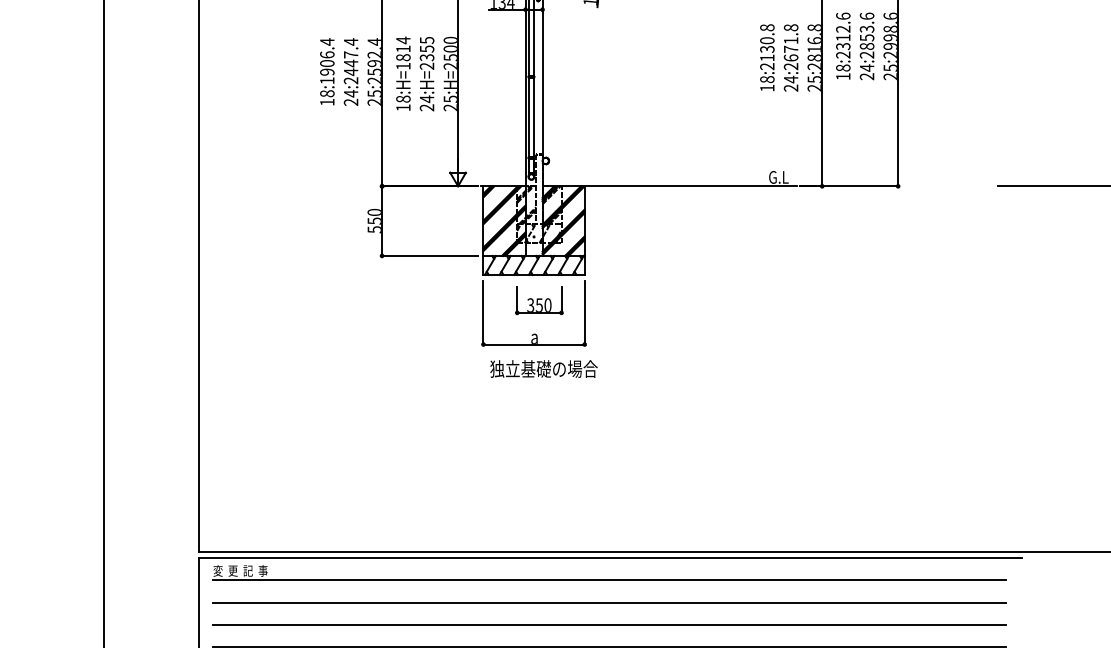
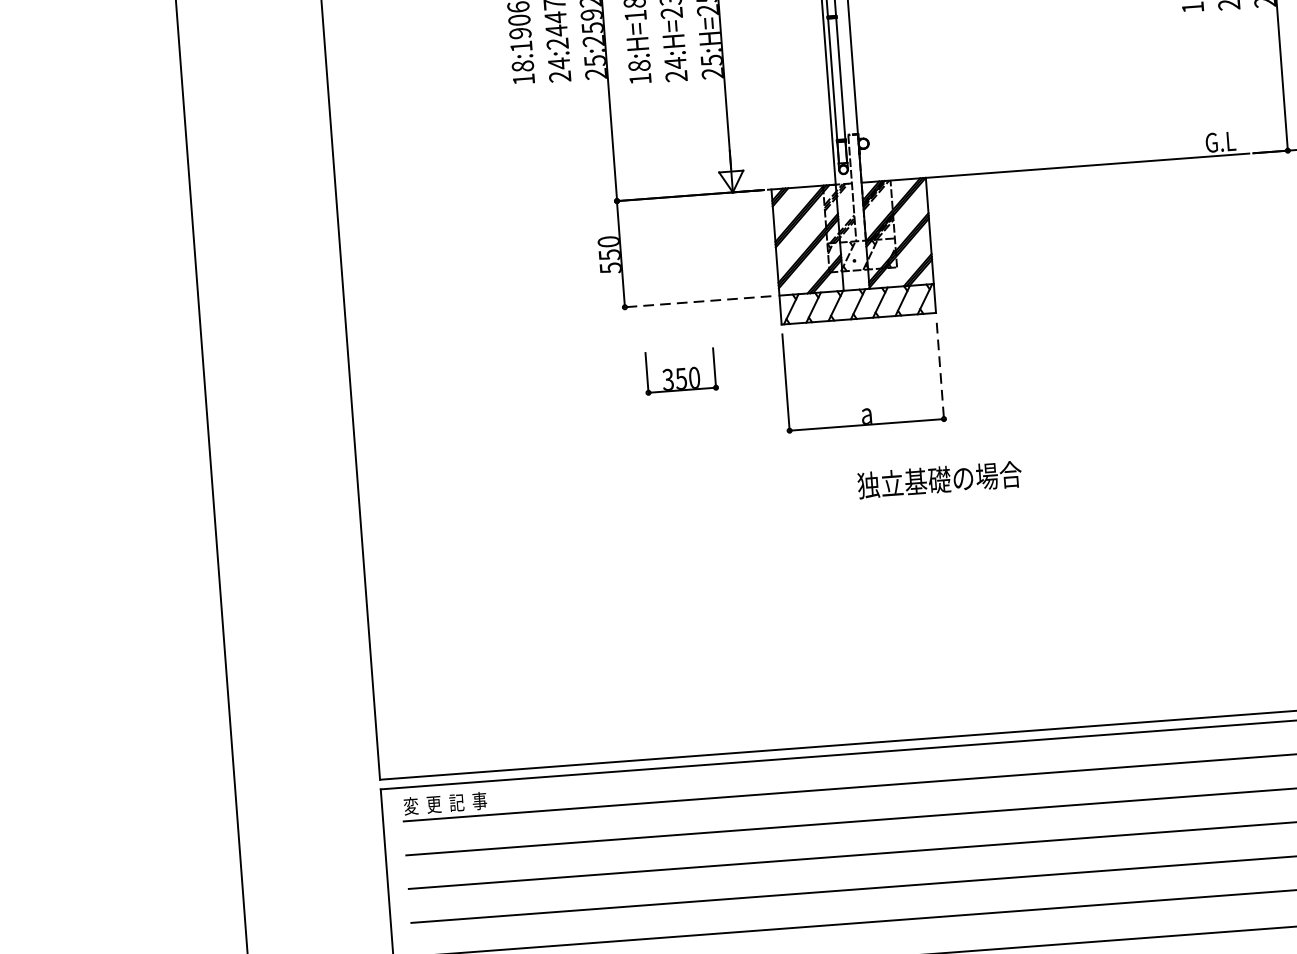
line: (429, 255) -> (697, 301), solid -> dashed
part: (539, 300) -> (680, 371), moved
line: (584, 313) -> (940, 371), solid -> dashed
text: (543, 368) -> (938, 479), moved

